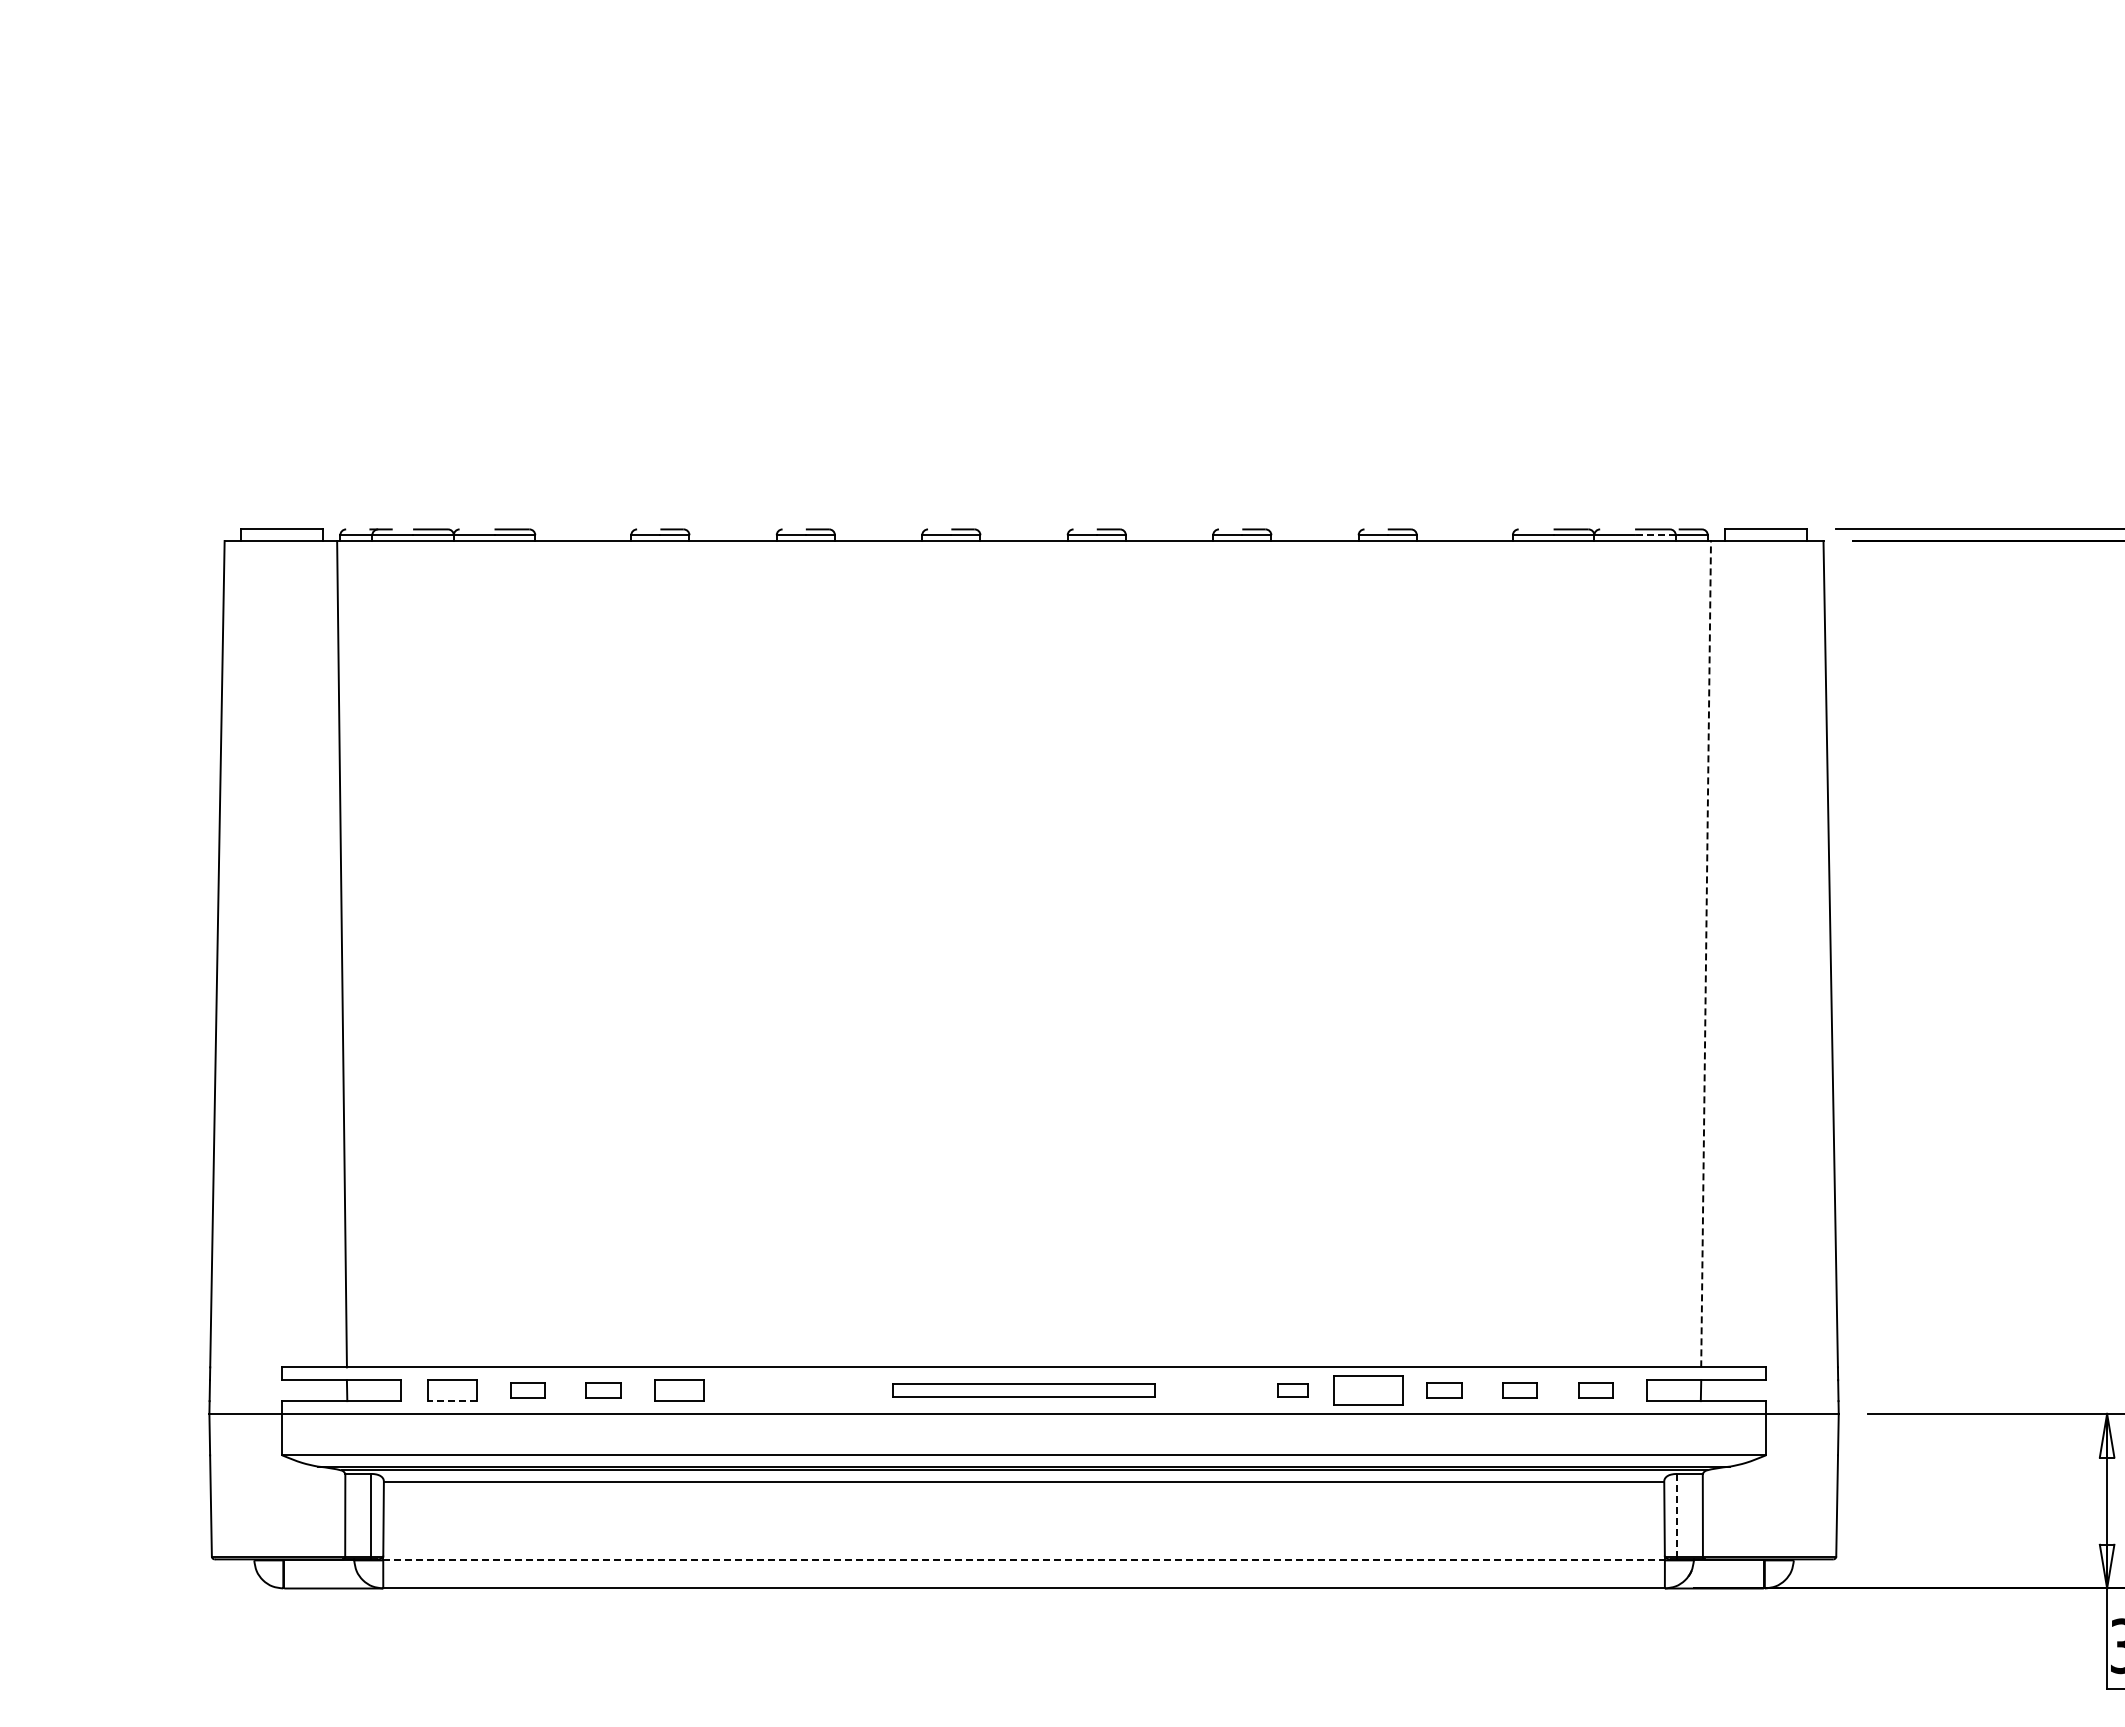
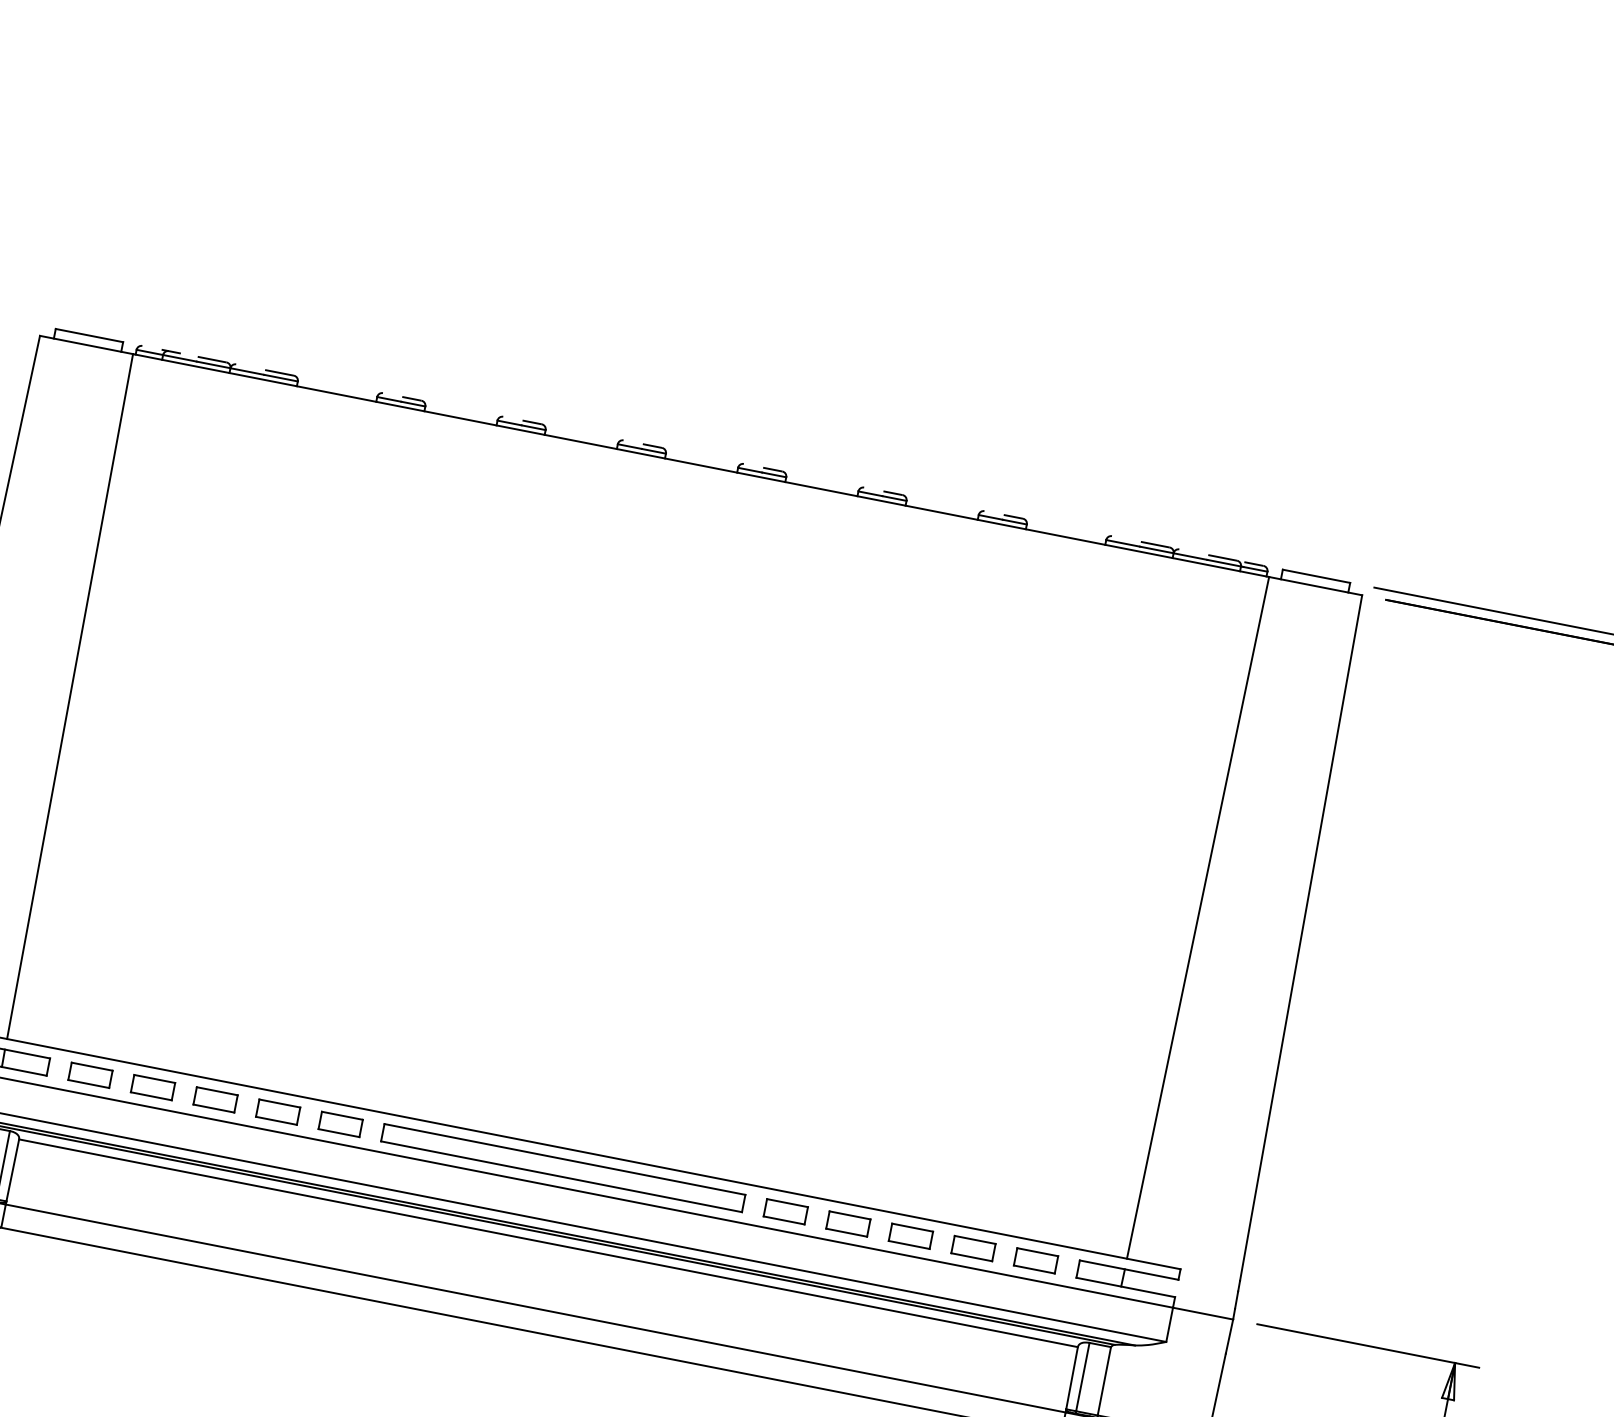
line: (1654, 535) -> (1223, 563), dashed -> solid
line: (1706, 953) -> (1198, 917), dashed -> solid
part: (527, 1390) -> (152, 1087), size x1.43
part: (603, 1390) -> (215, 1099), size x1.43
part: (754, 1390) -> (340, 1124), added
part: (1023, 1390) -> (562, 1167), size x1.67
part: (1292, 1390) -> (785, 1211), size x1.67
part: (1368, 1390) -> (848, 1223), size x0.71
part: (1444, 1390) -> (910, 1236), size x1.43
part: (1519, 1390) -> (972, 1248), size x1.43
part: (1595, 1390) -> (1035, 1260), size x1.43
line: (452, 1401) -> (88, 1084), dashed -> solid
line: (1676, 1515) -> (1082, 1377), dashed -> solid
line: (1024, 1560) -> (536, 1308), dashed -> solid

